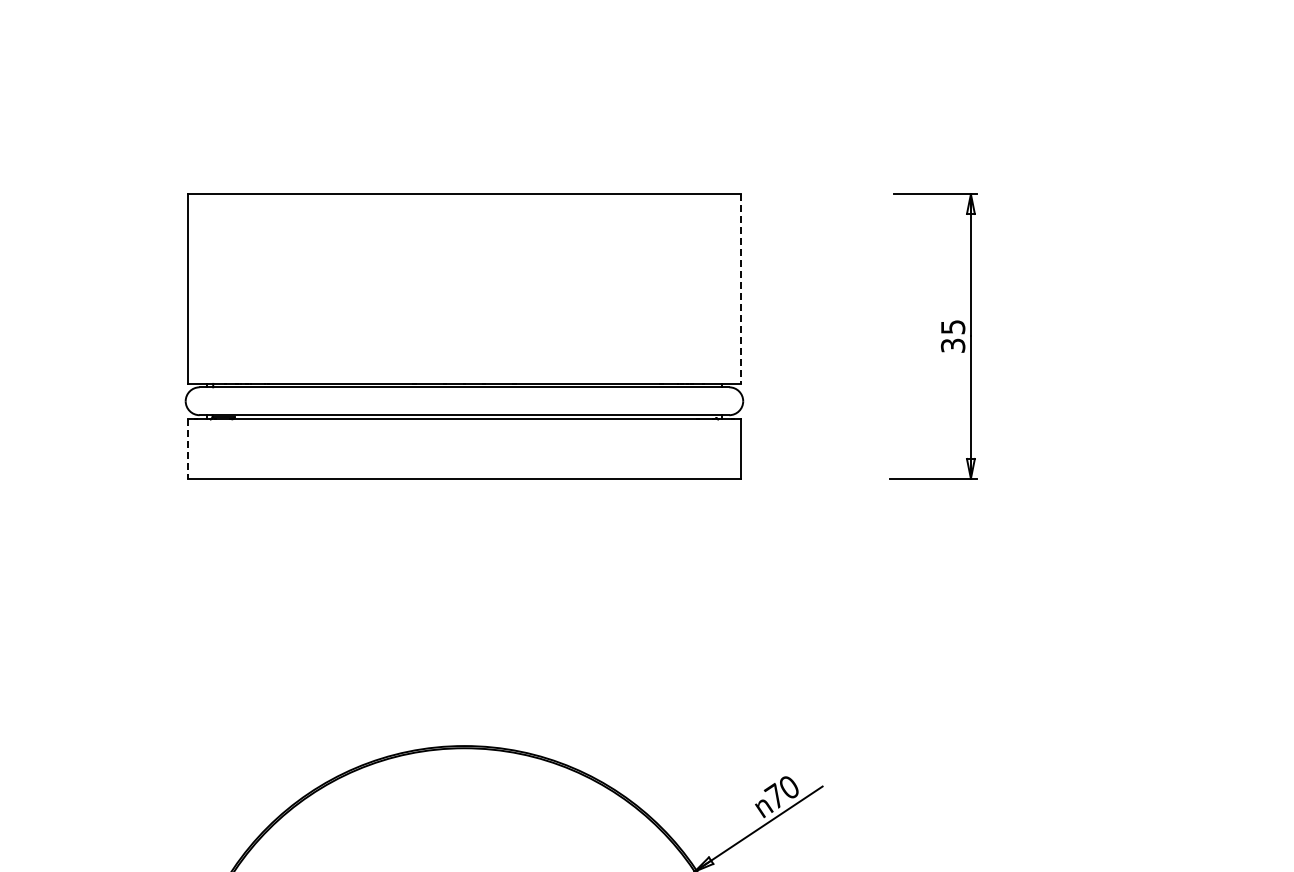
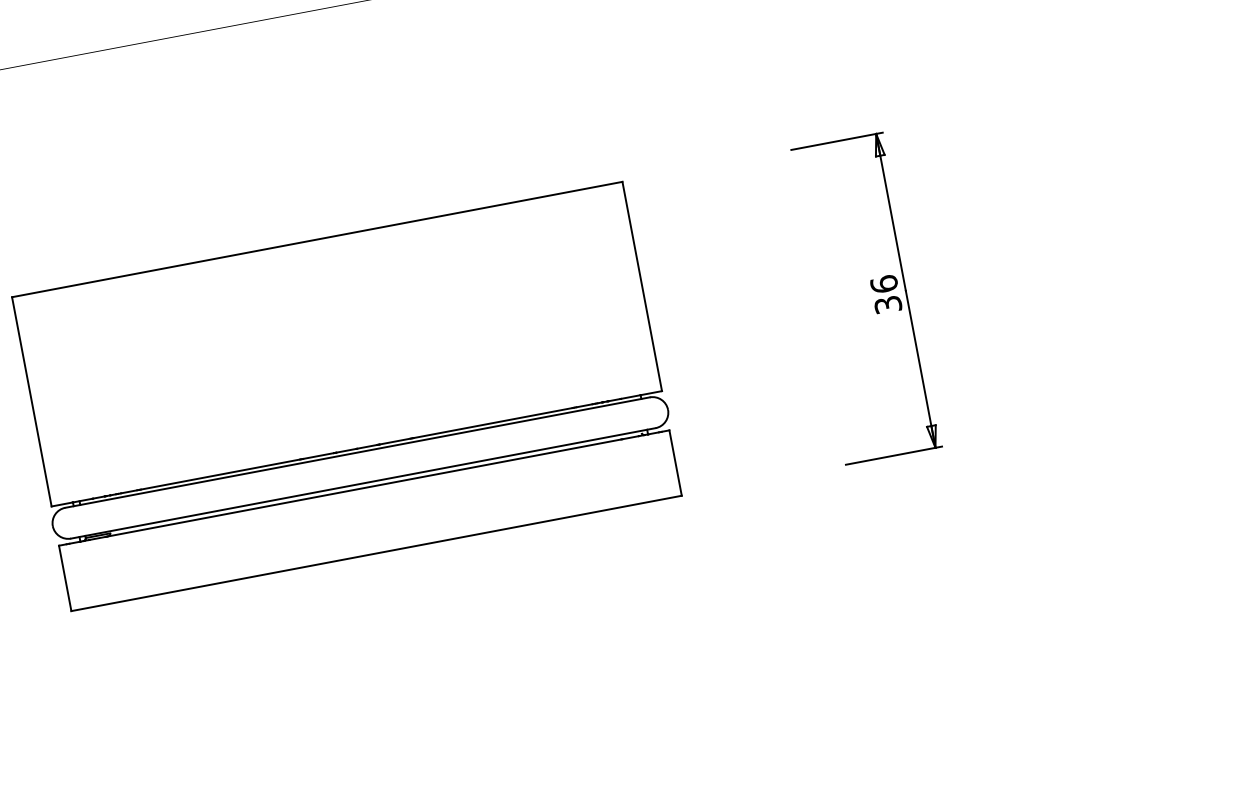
line: (741, 289) -> (642, 286), dashed -> solid
text: (952, 326) -> (883, 283), 35 -> 36
line: (187, 449) -> (64, 578), dashed -> solid

